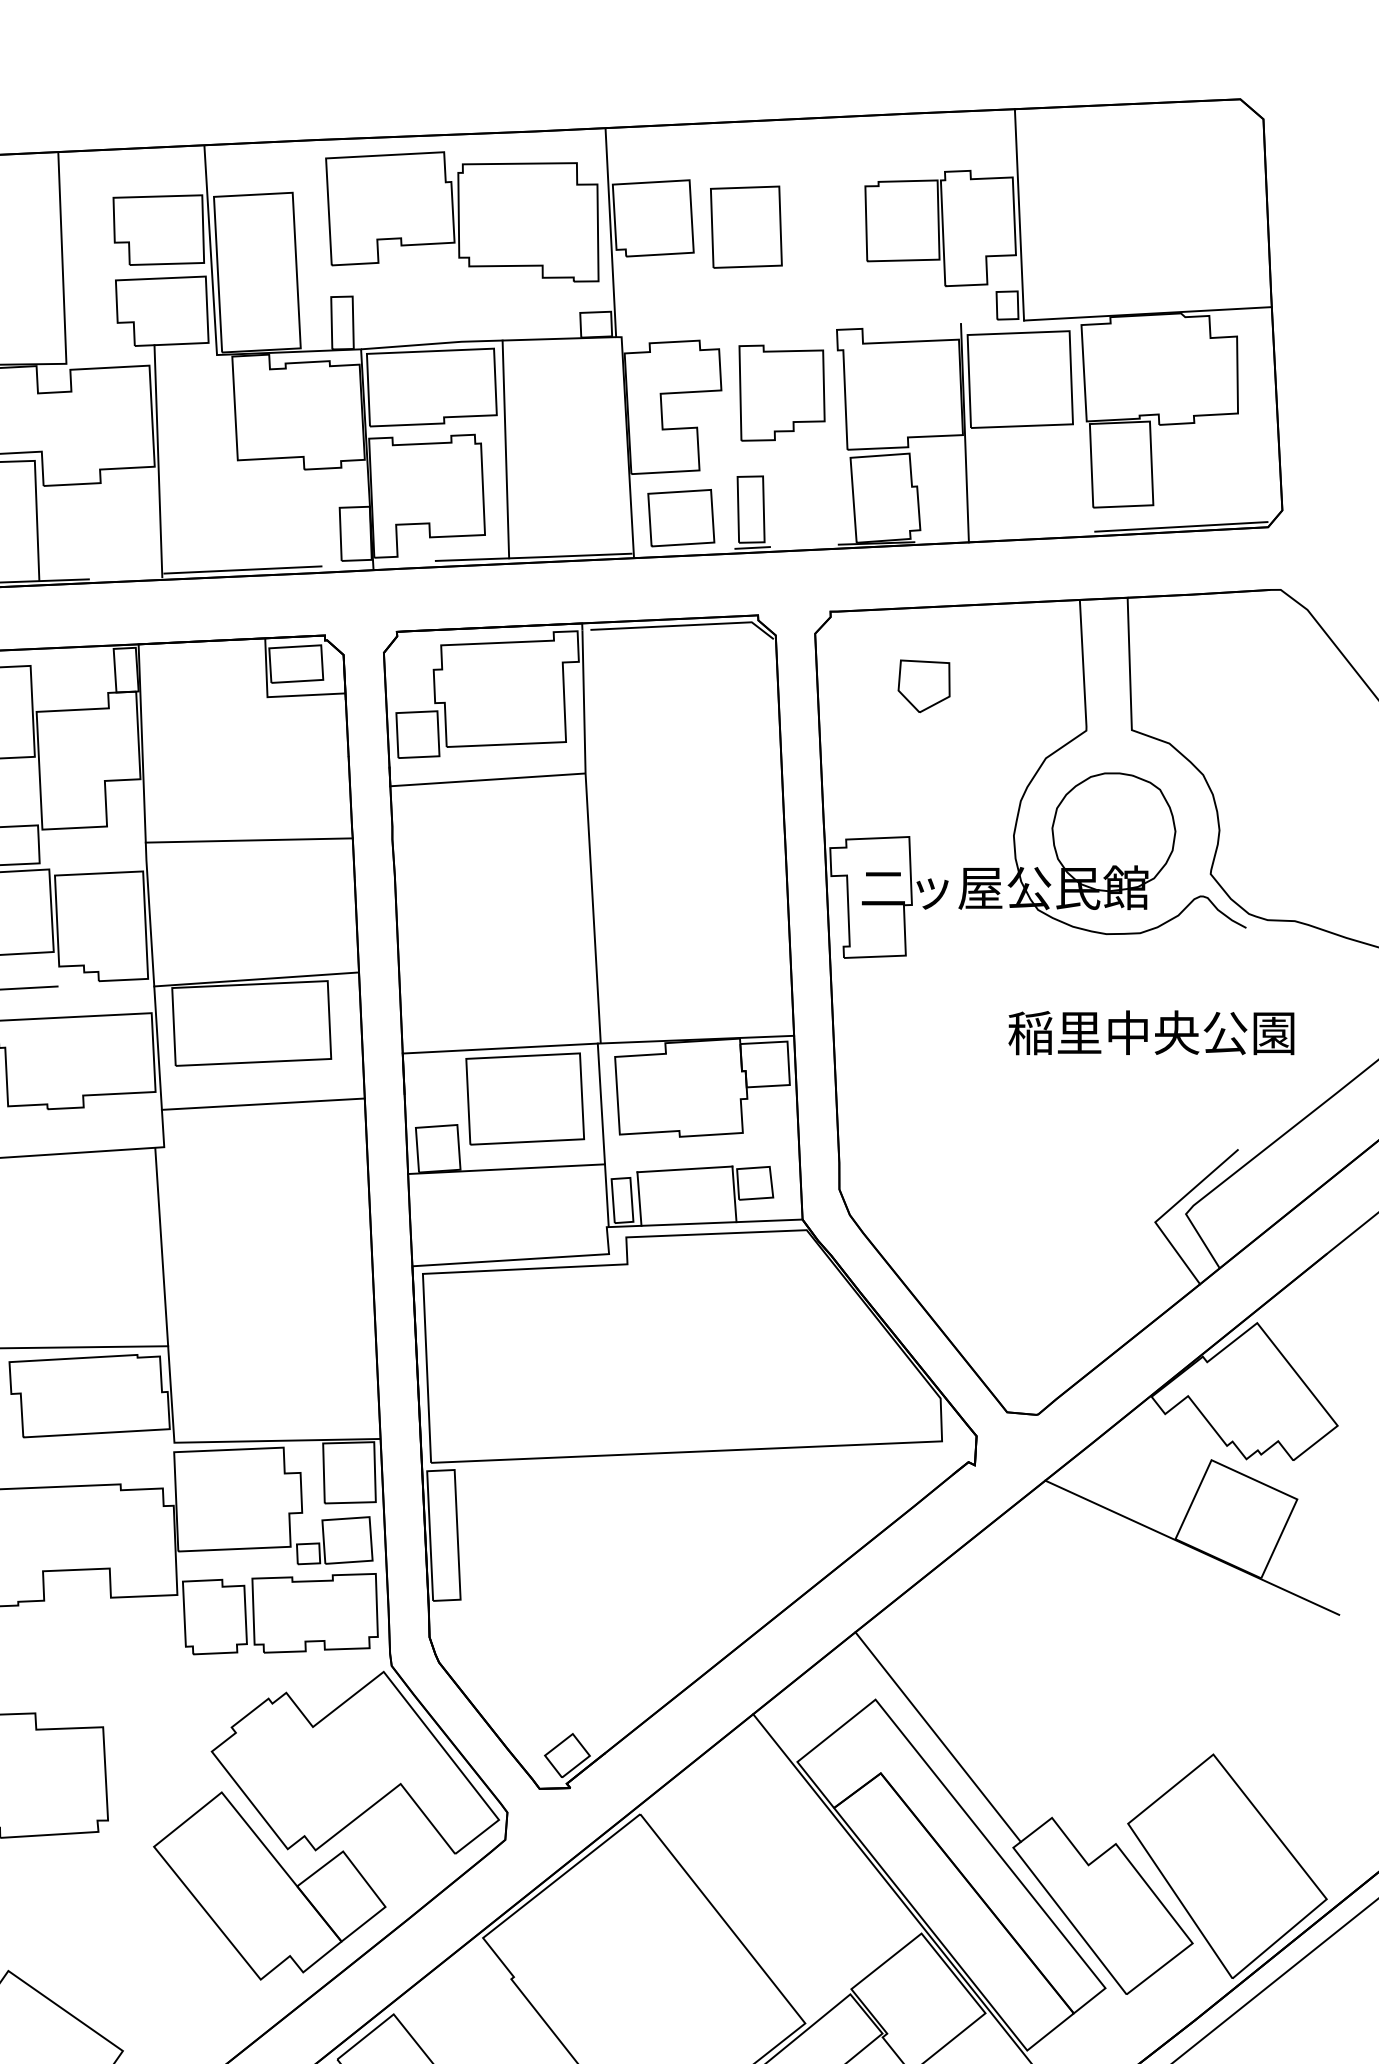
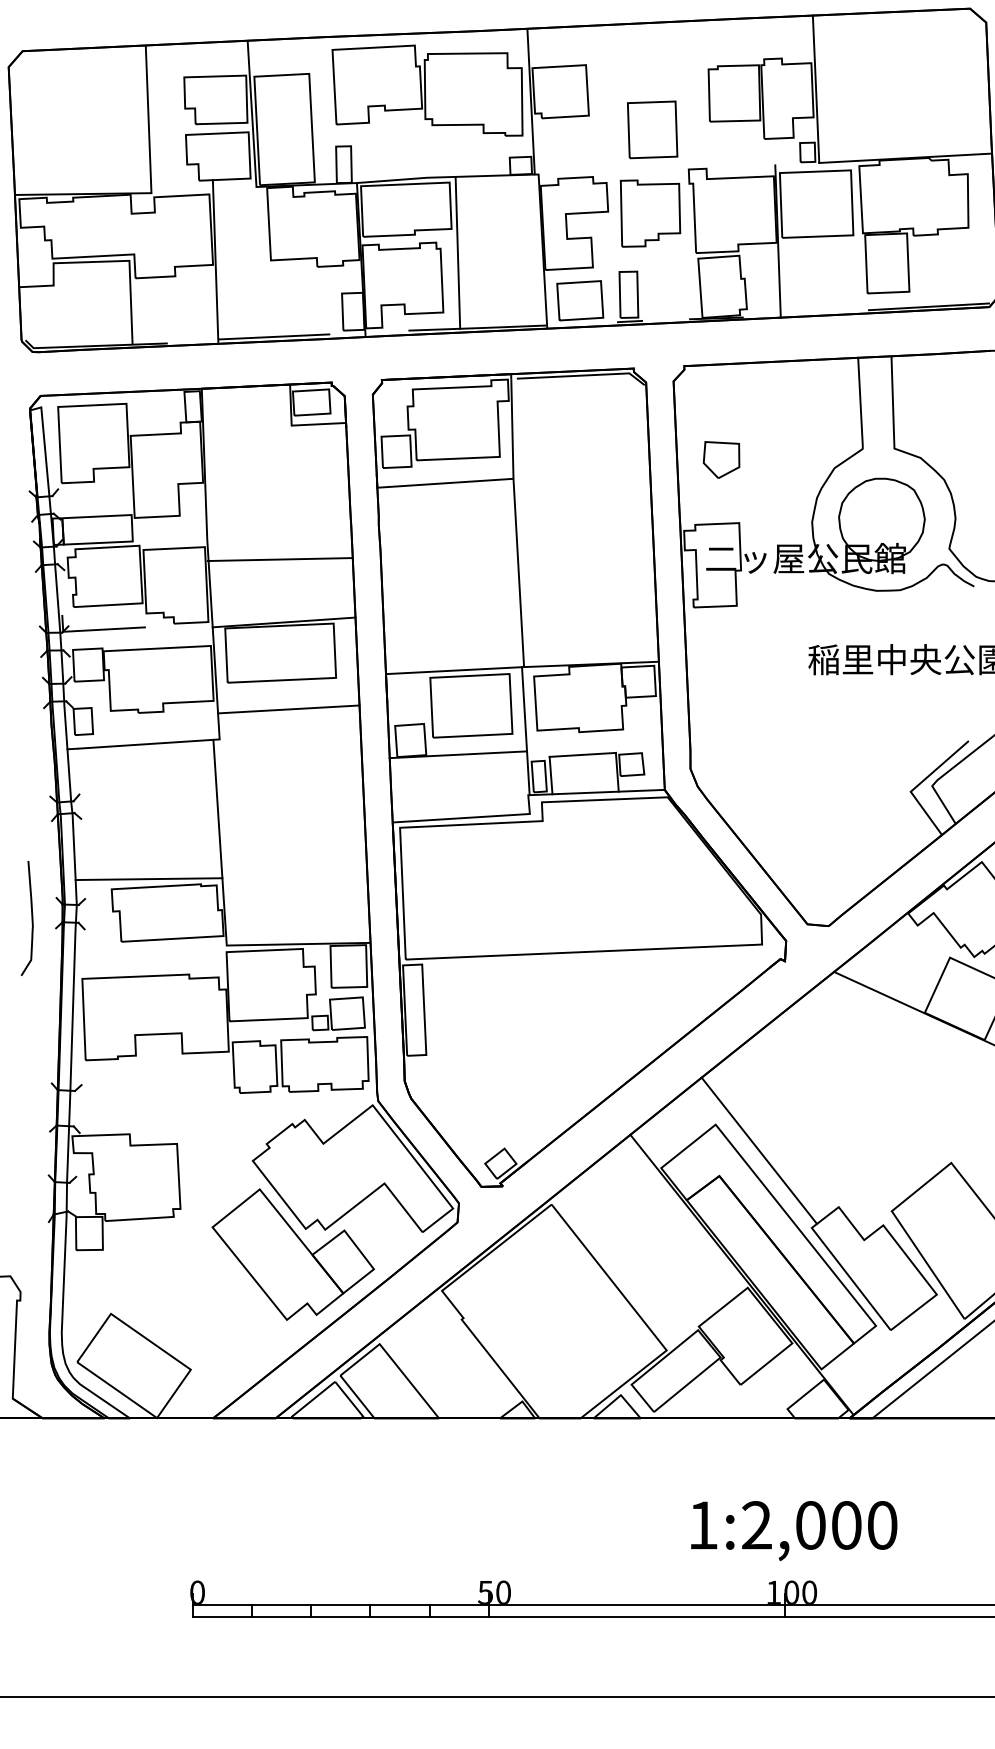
part: (746, 226) -> (652, 129), moved
part: (924, 685) -> (721, 459), moved
line: (248, 840) -> (279, 559), moved

